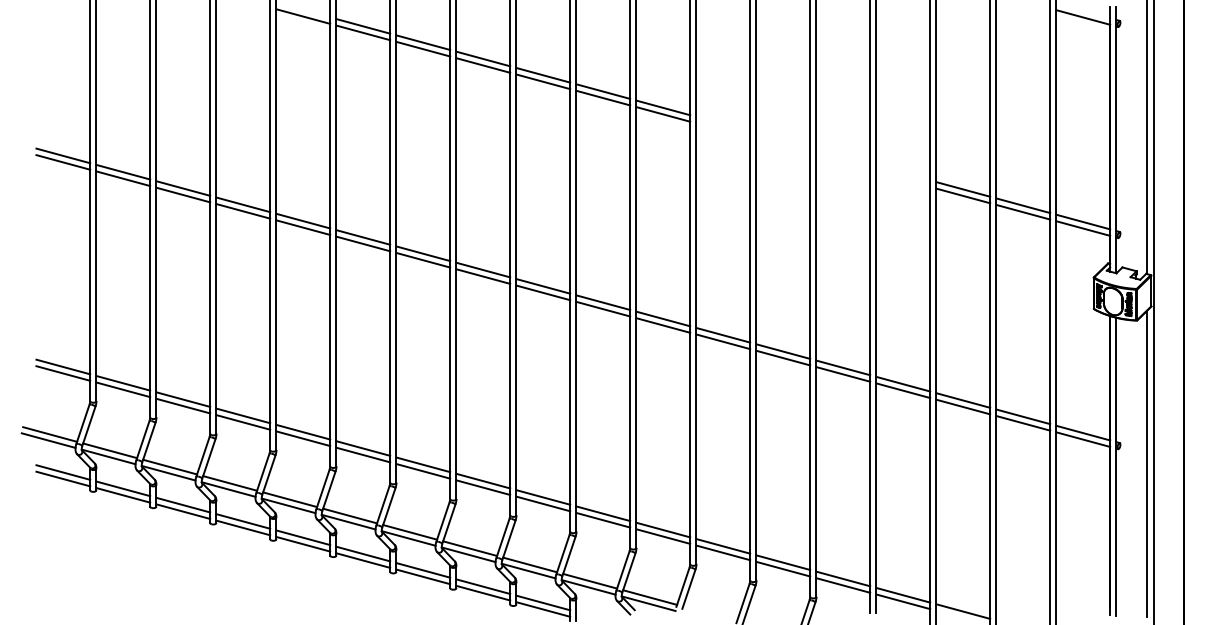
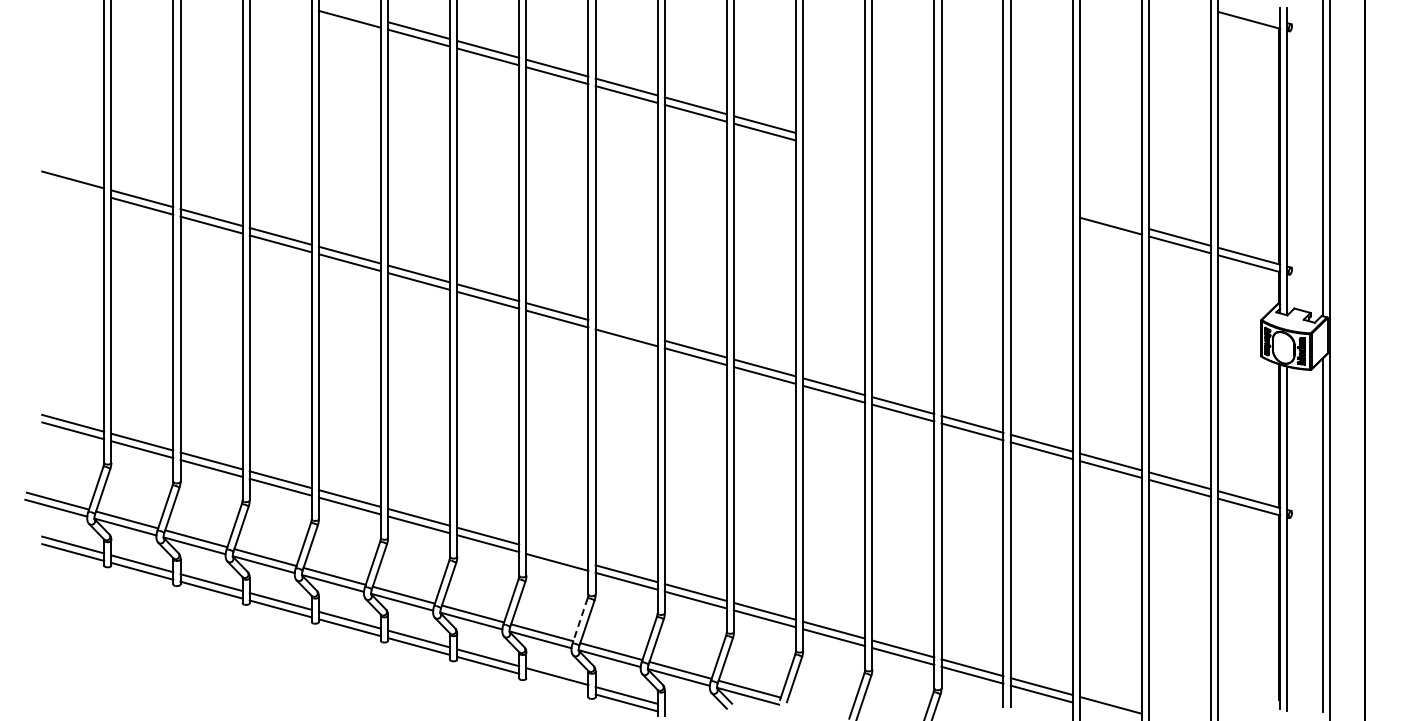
line: (63, 162) -> (73, 187), removed
line: (962, 189) -> (1110, 218), removed
line: (543, 285) -> (626, 329), removed
line: (483, 480) -> (557, 554), removed
line: (503, 537) -> (580, 620), solid -> dashed
line: (483, 592) -> (557, 683), removed

